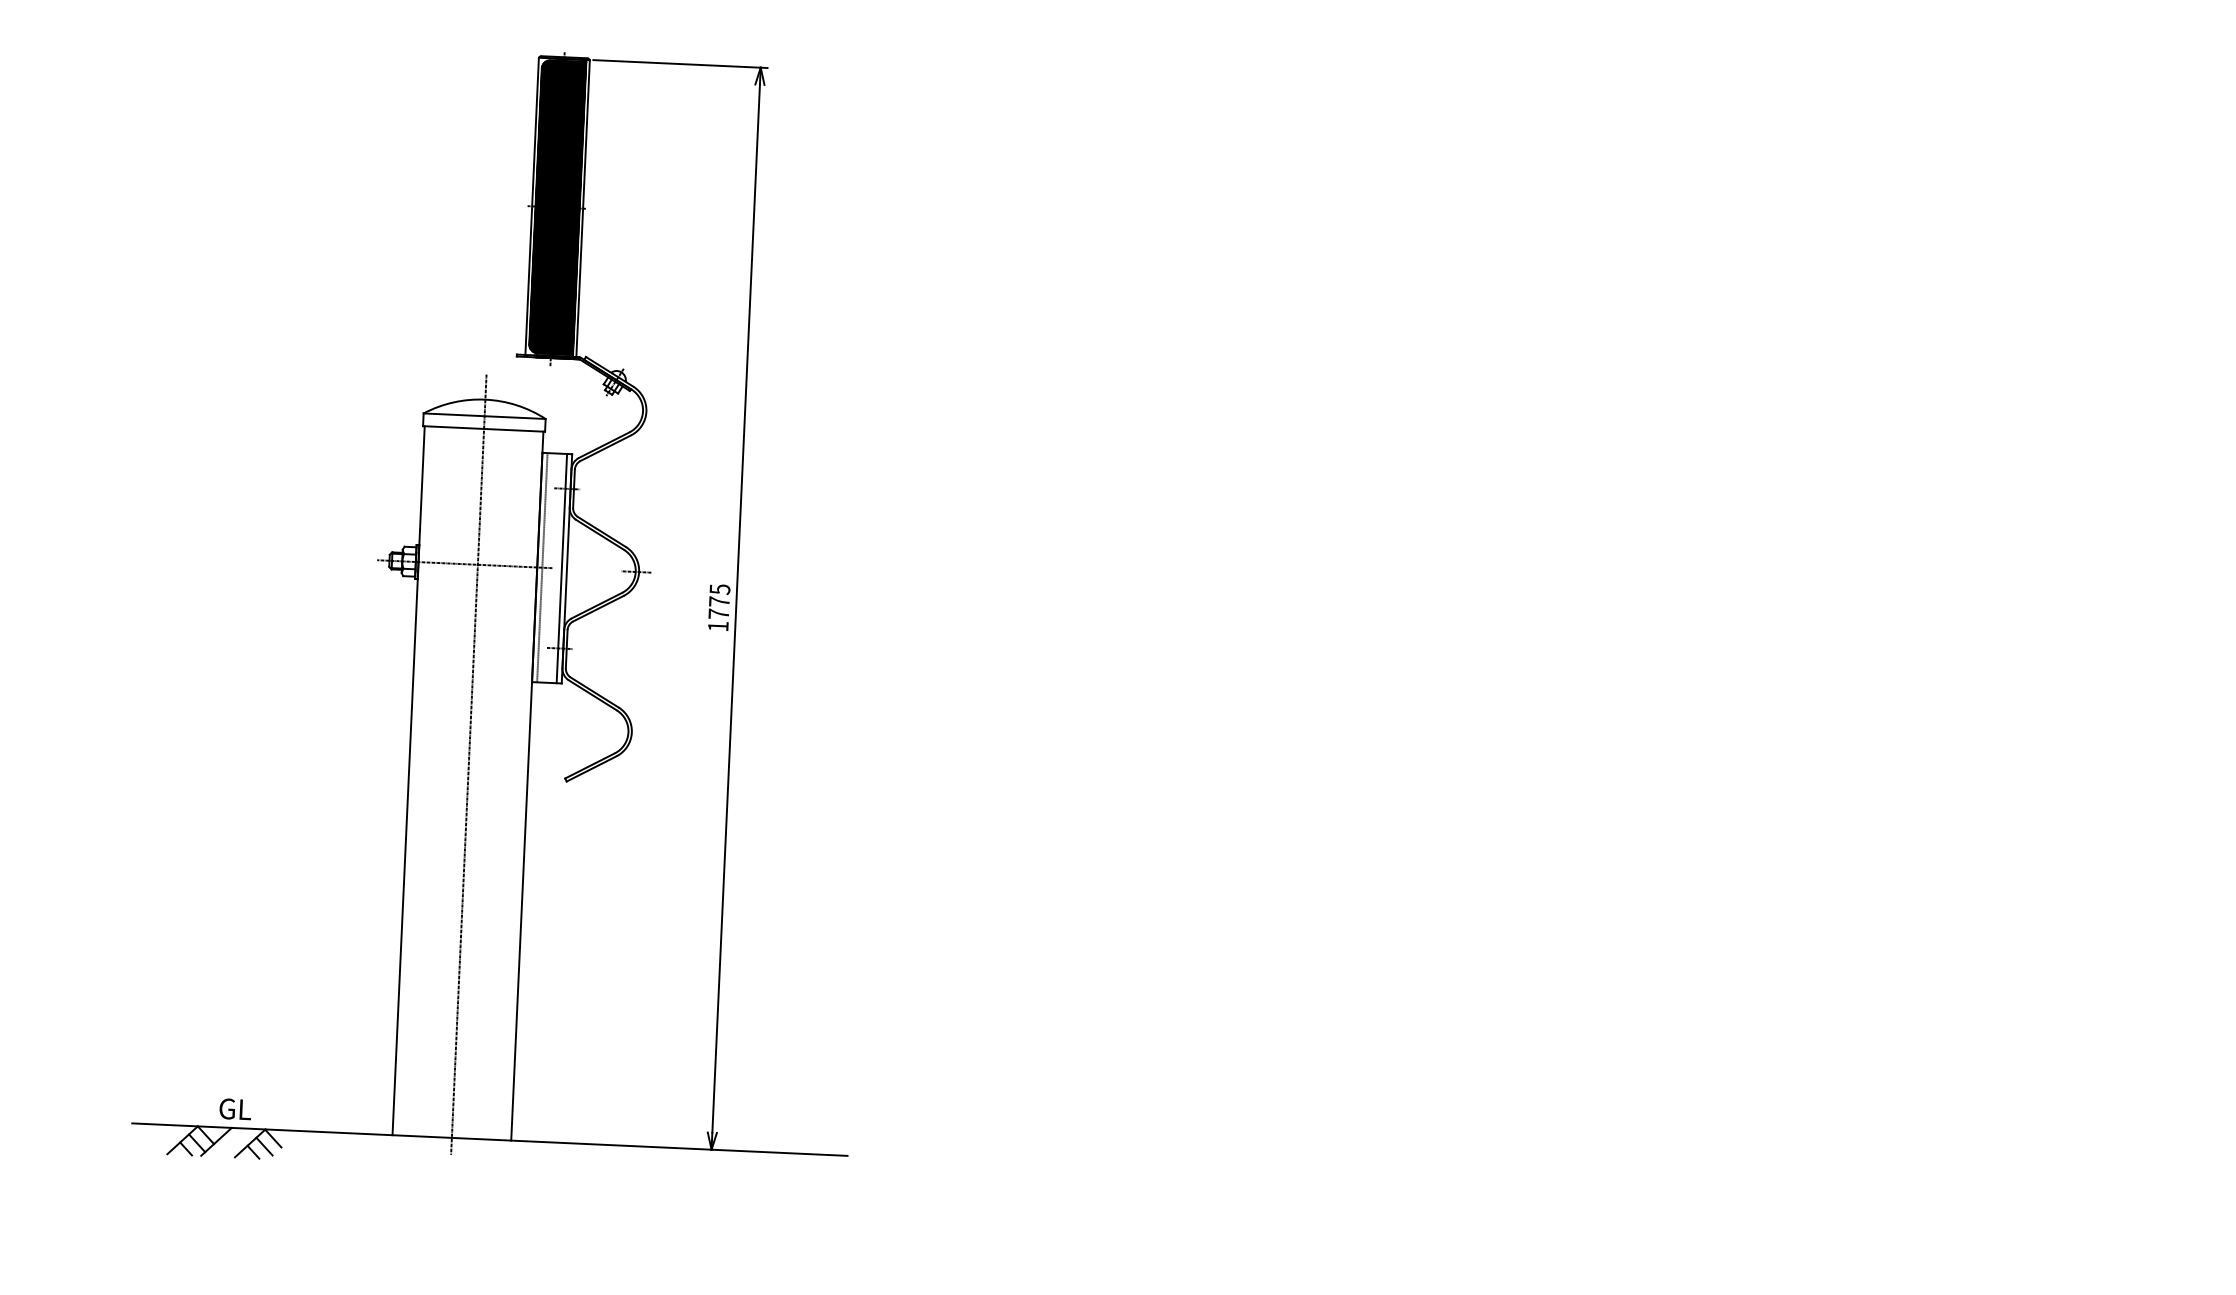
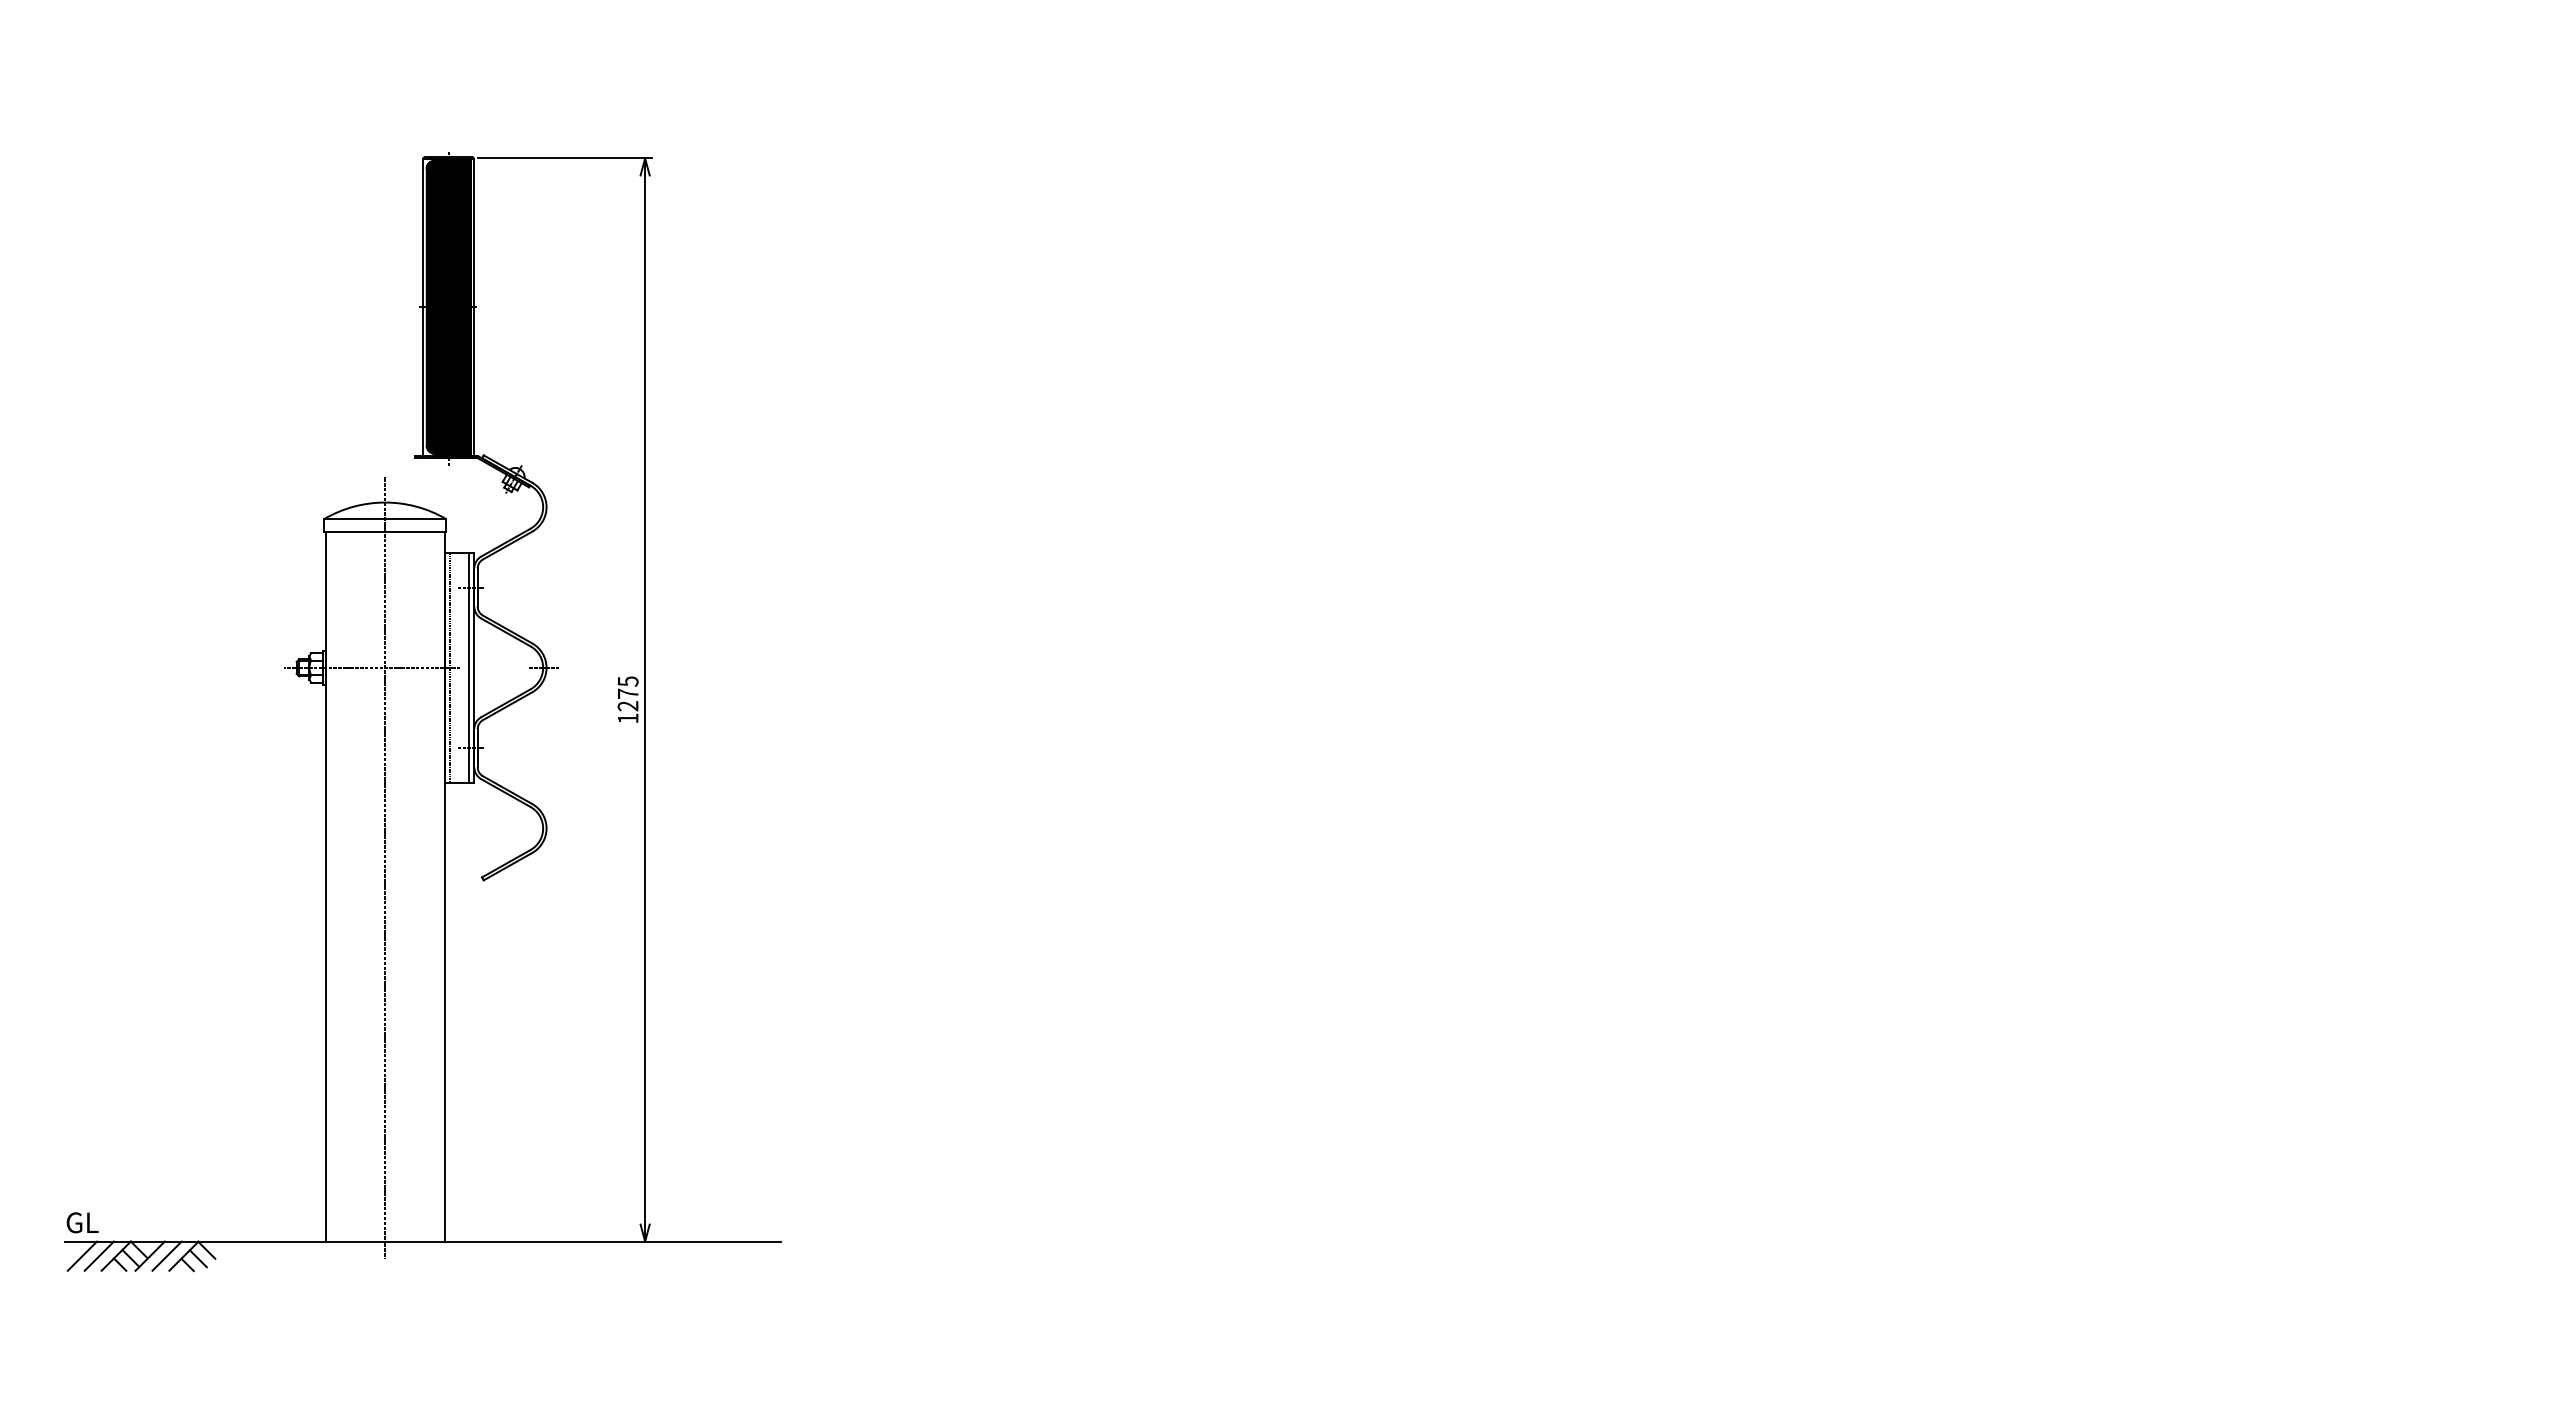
text: (718, 614) -> (627, 706), 1775 -> 1275
text: (235, 1108) -> (82, 1222), moved
line: (148, 1138) -> (82, 1255), added
line: (164, 1138) -> (98, 1255), added
line: (232, 1141) -> (166, 1255), added

